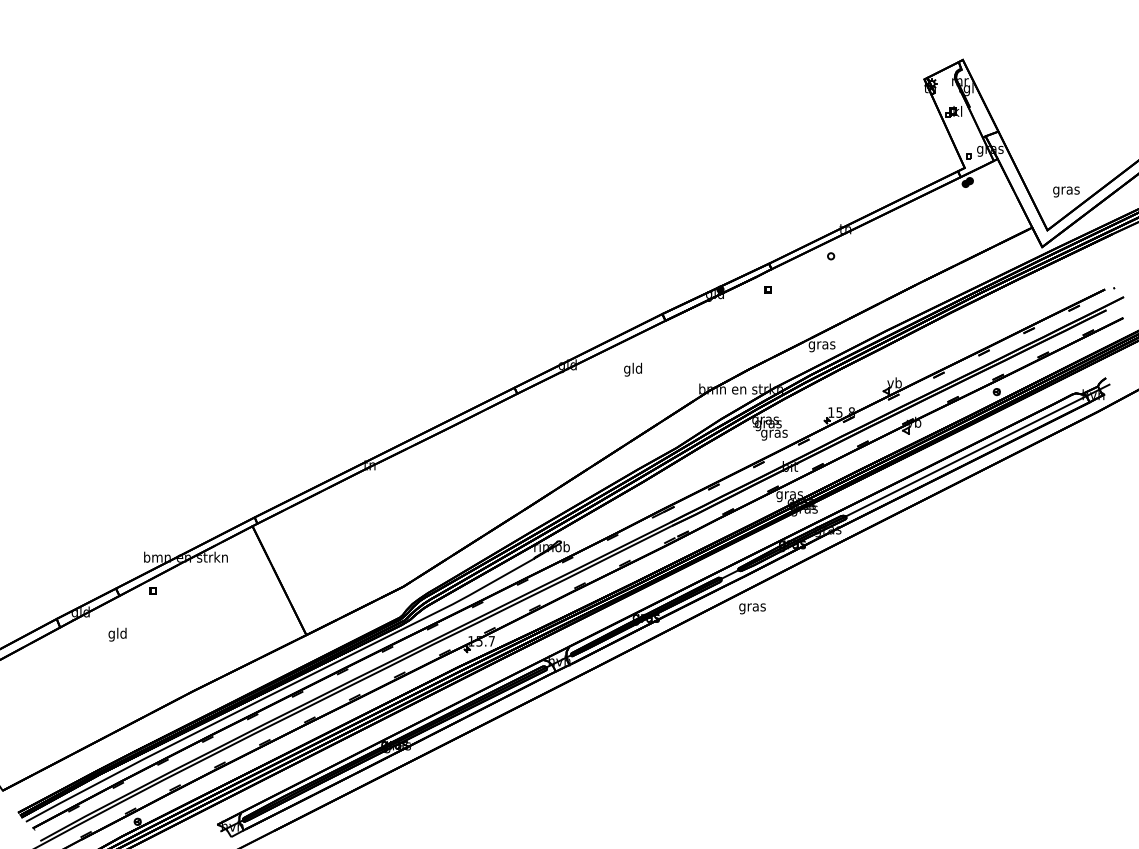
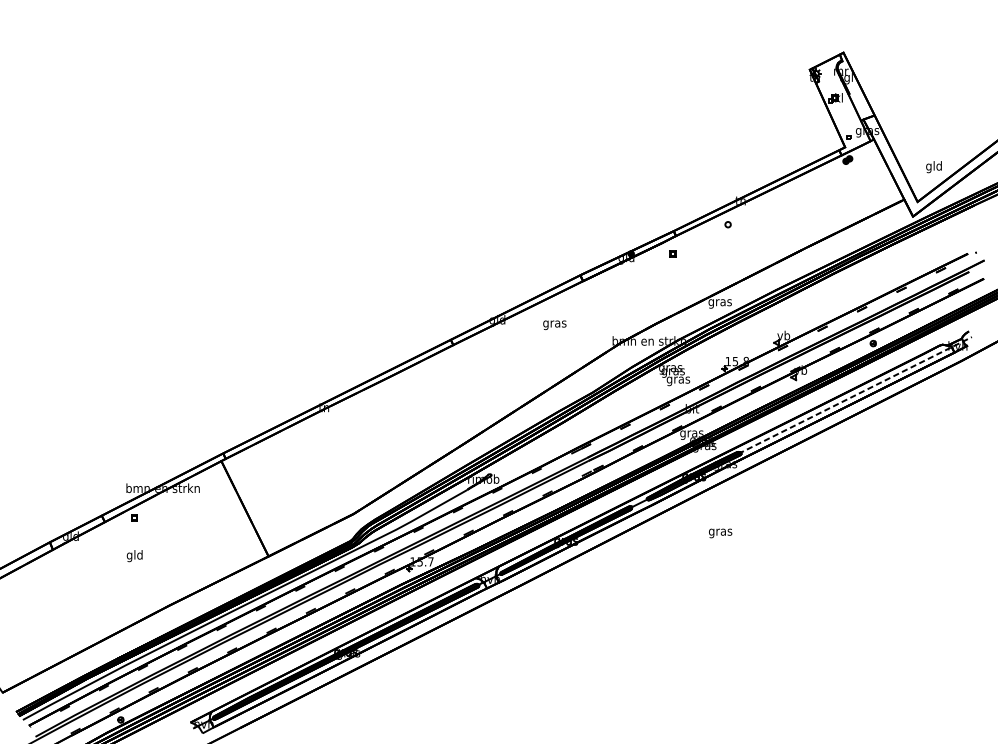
text: (1066, 190) -> (934, 167), gras -> gld
text: (633, 369) -> (555, 323), gld -> gras
line: (976, 451) -> (855, 395), solid -> dashed
text: (752, 608) -> (720, 533), moved
text: (117, 634) -> (134, 555), moved

